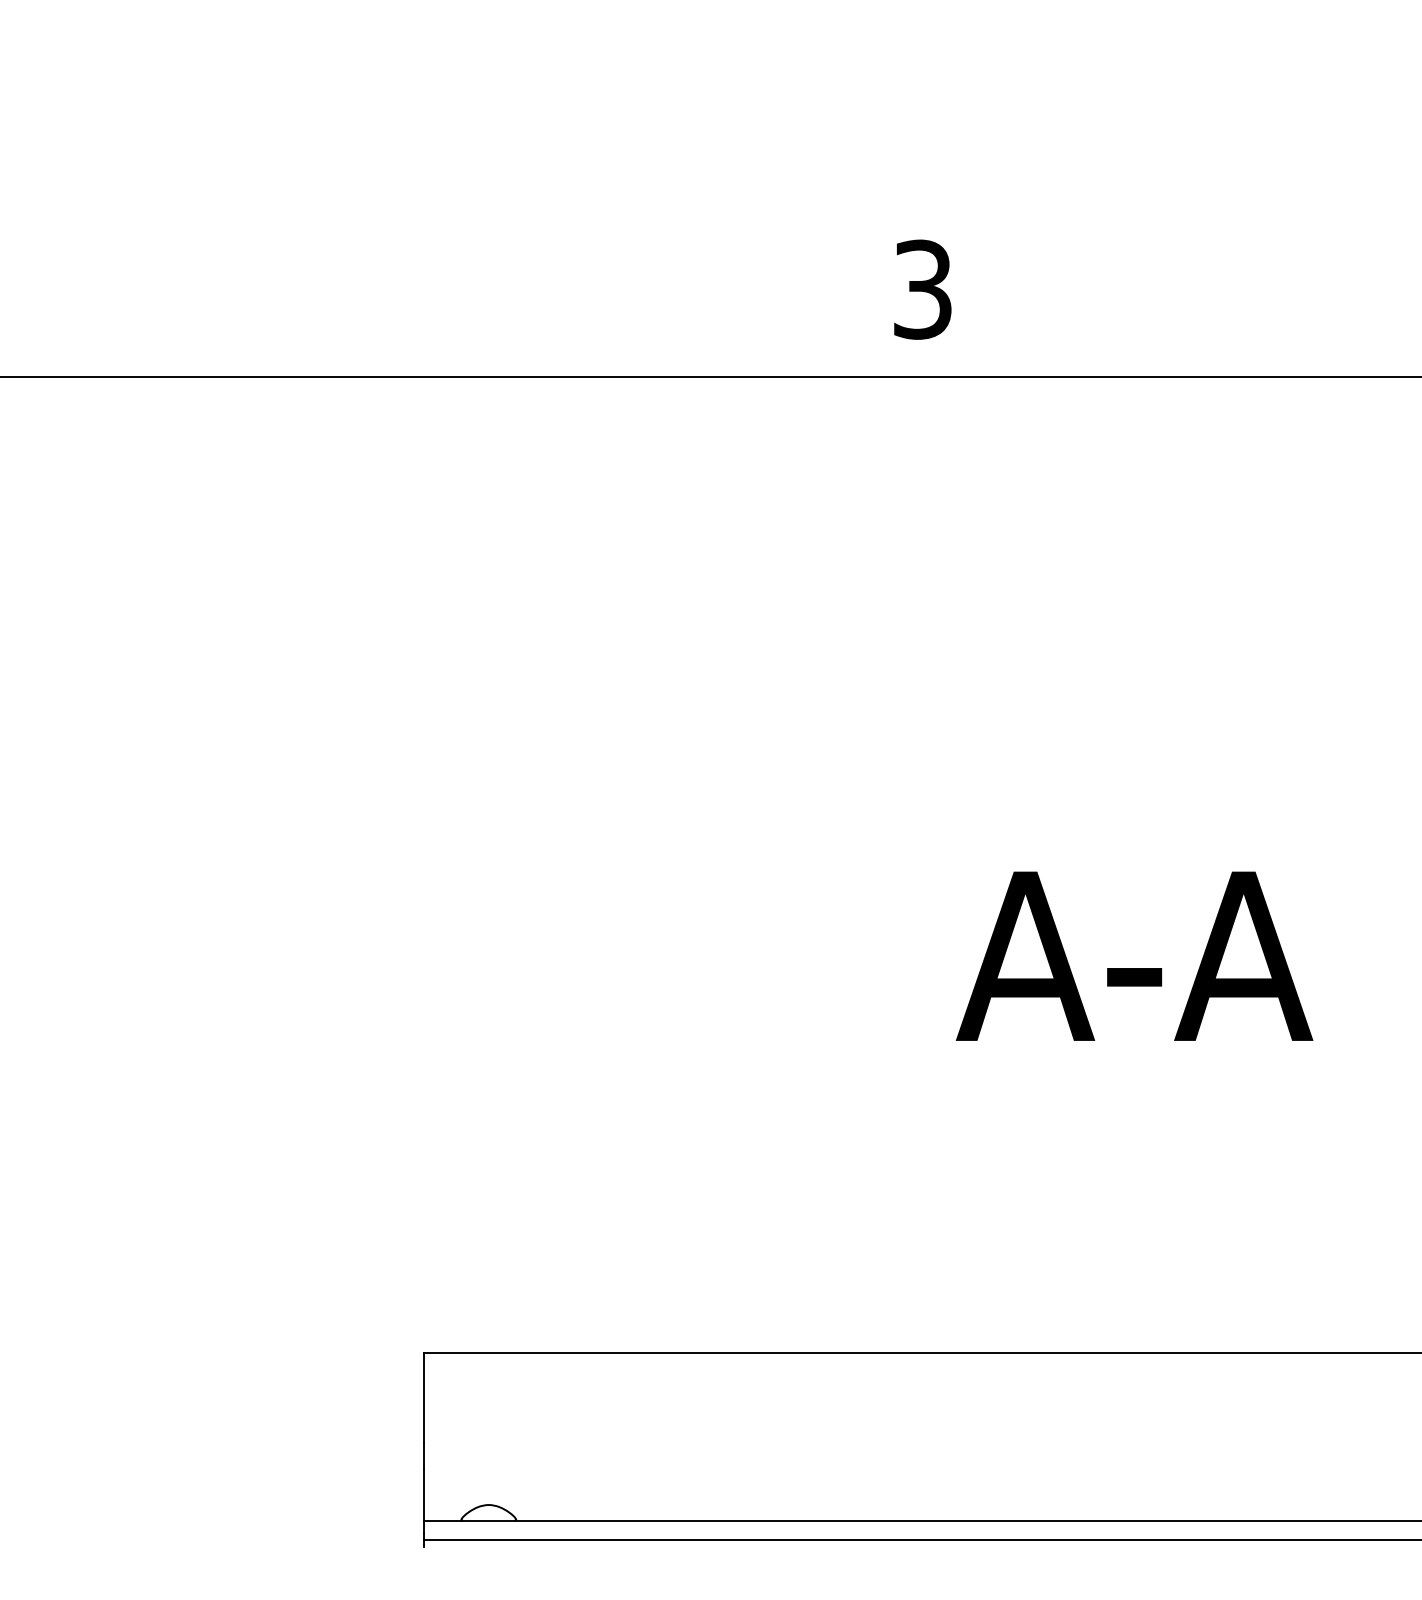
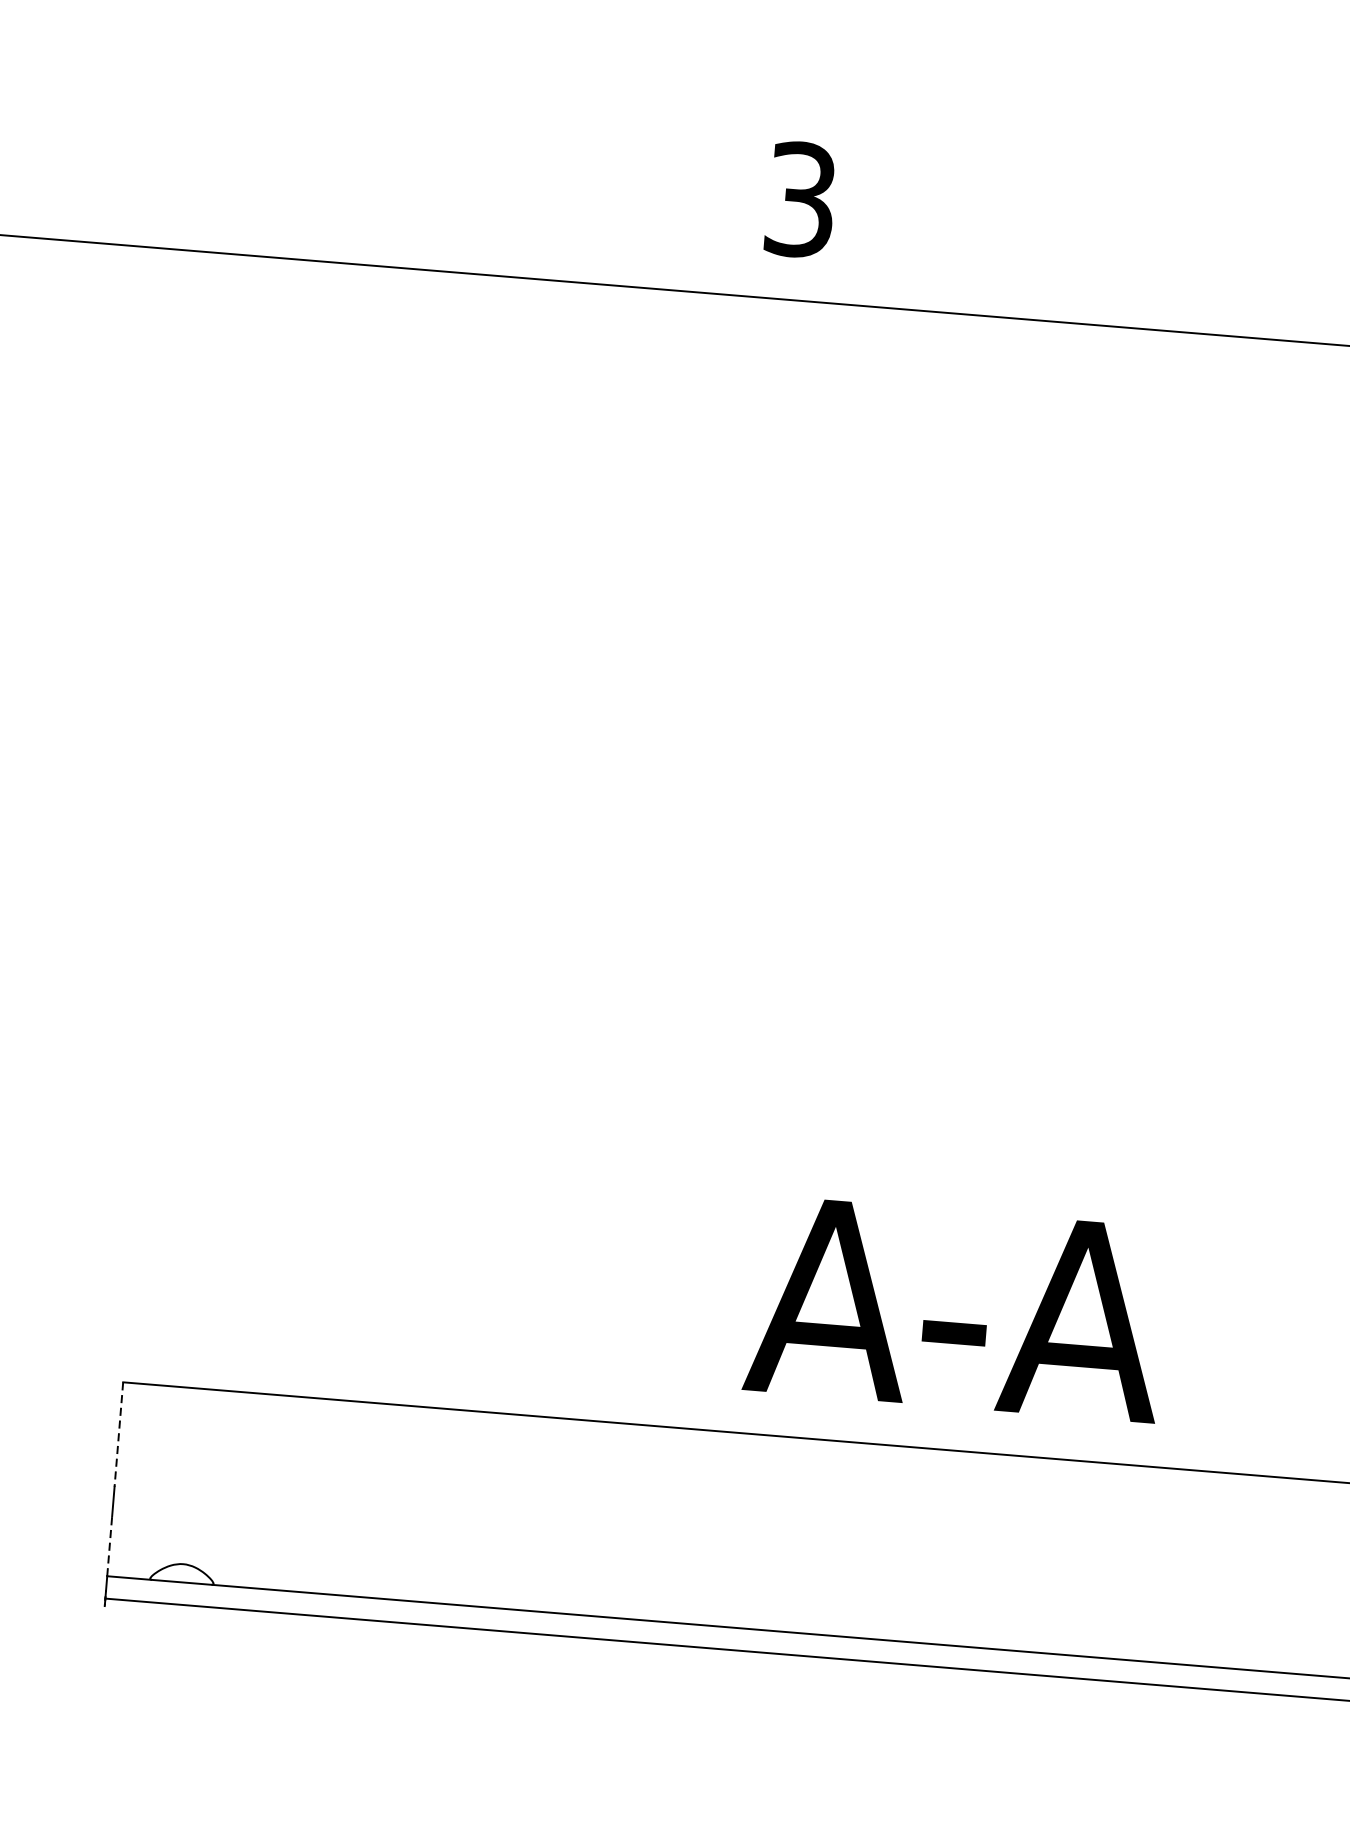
text: (1134, 955) -> (956, 1308), moved
line: (424, 1398) -> (119, 1434), solid -> dashed
line: (424, 1494) -> (109, 1545), solid -> dashed

